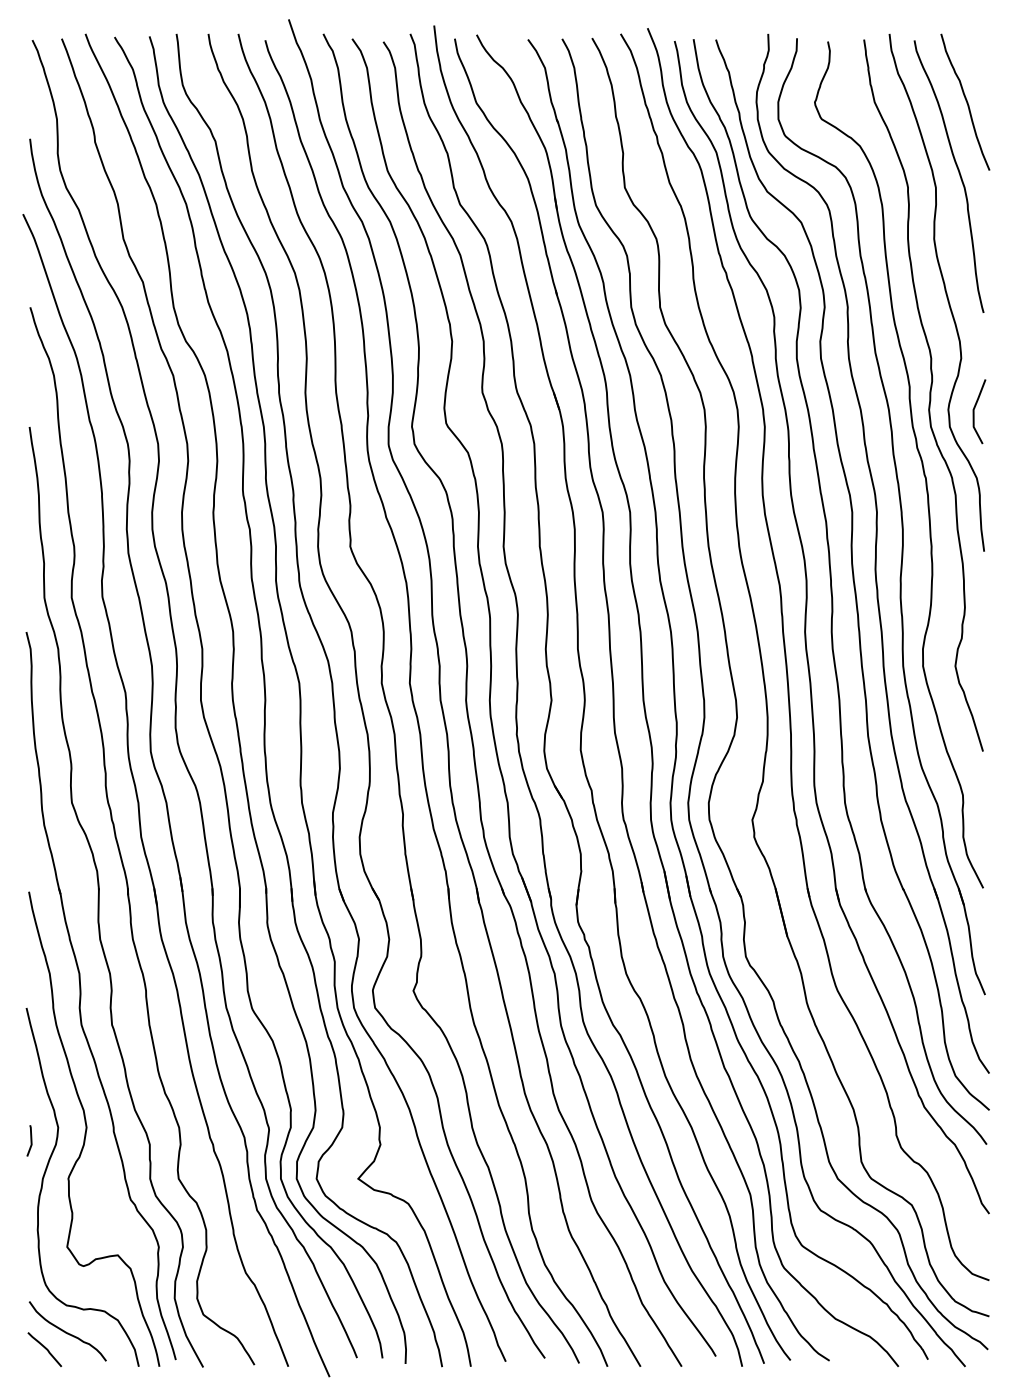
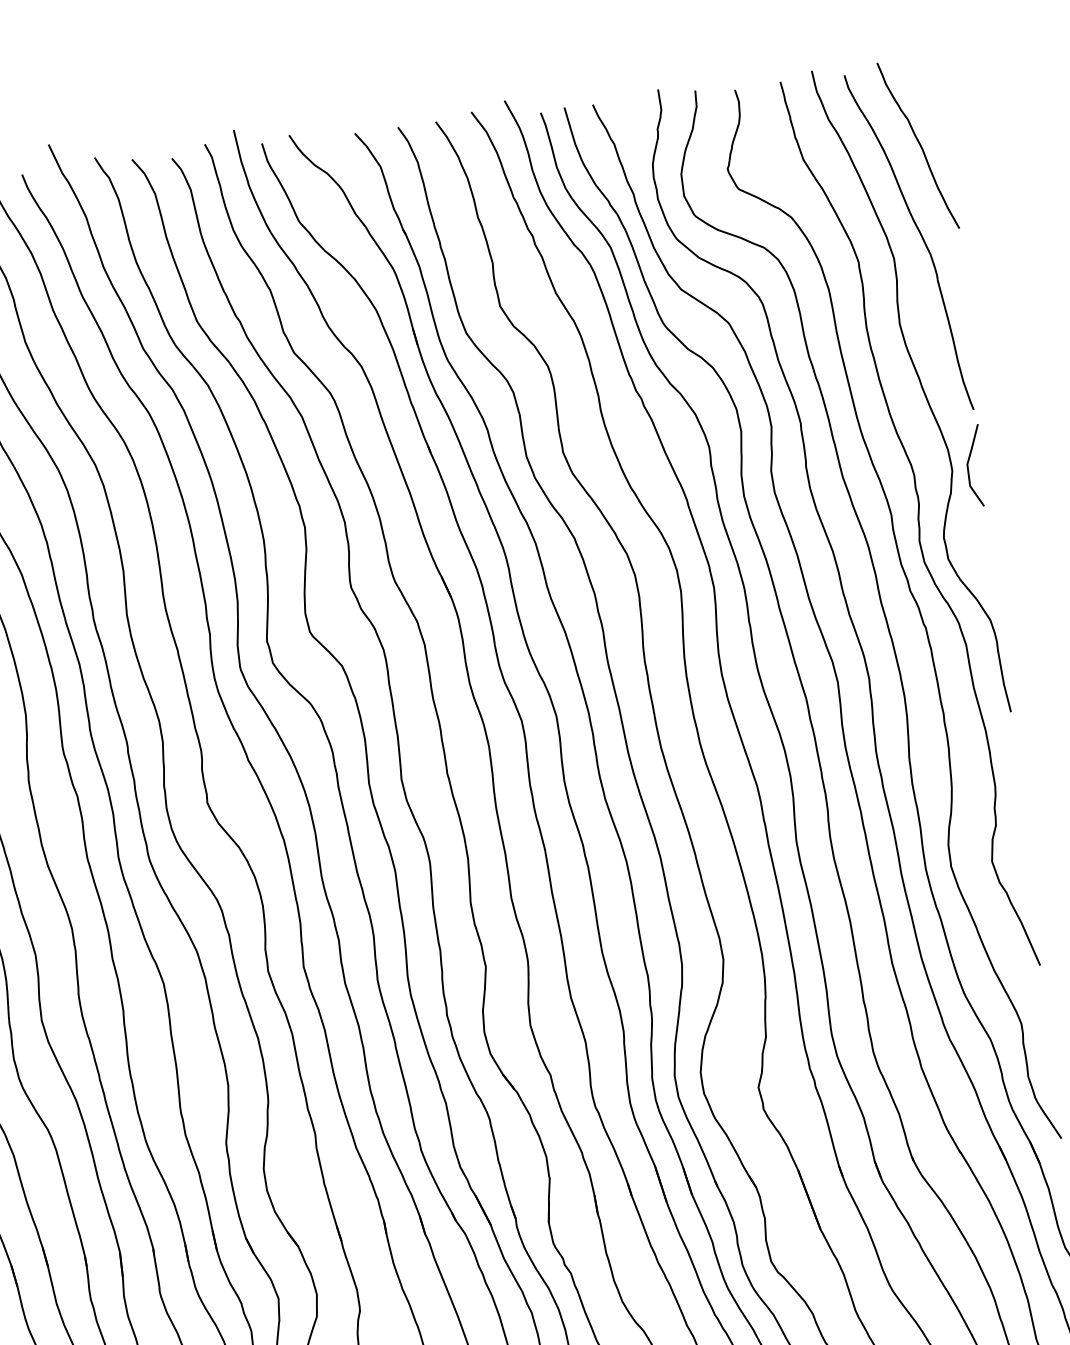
line: (975, 408) -> (969, 462), moved

